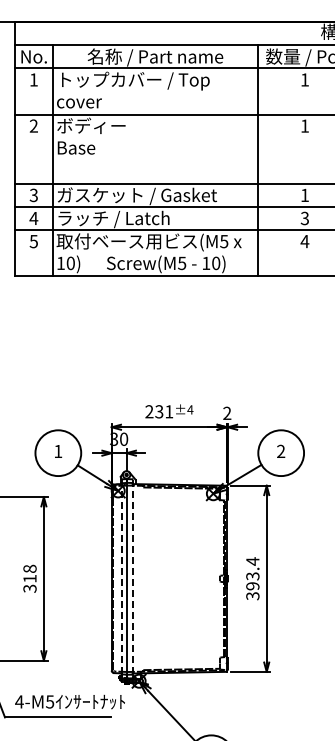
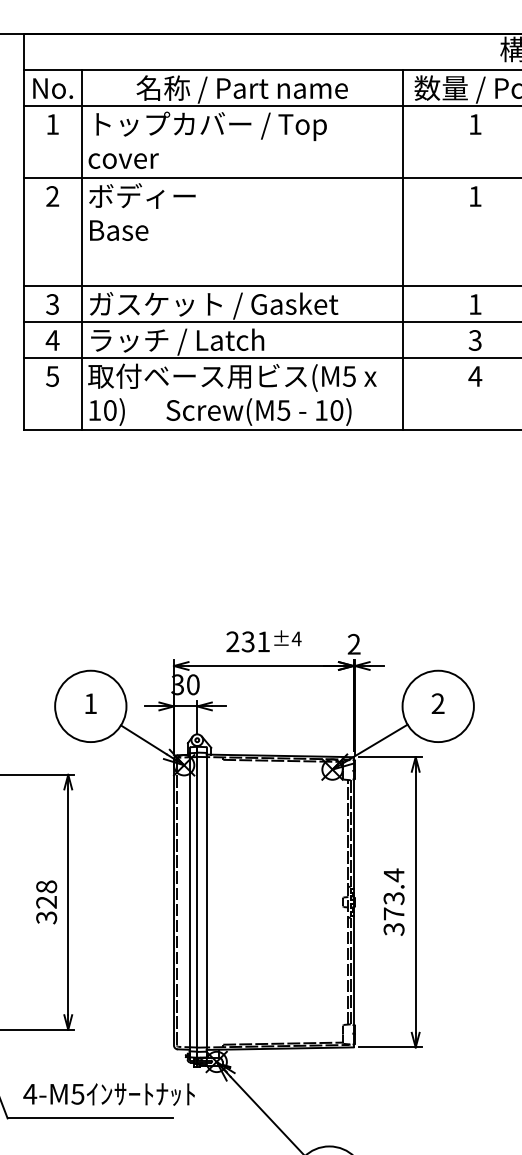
text: (29, 578) -> (45, 901), 318 -> 328
line: (121, 578) -> (189, 901), dashed -> solid
line: (132, 578) -> (206, 901), dashed -> solid
text: (252, 586) -> (393, 914), 393.4 -> 373.4

